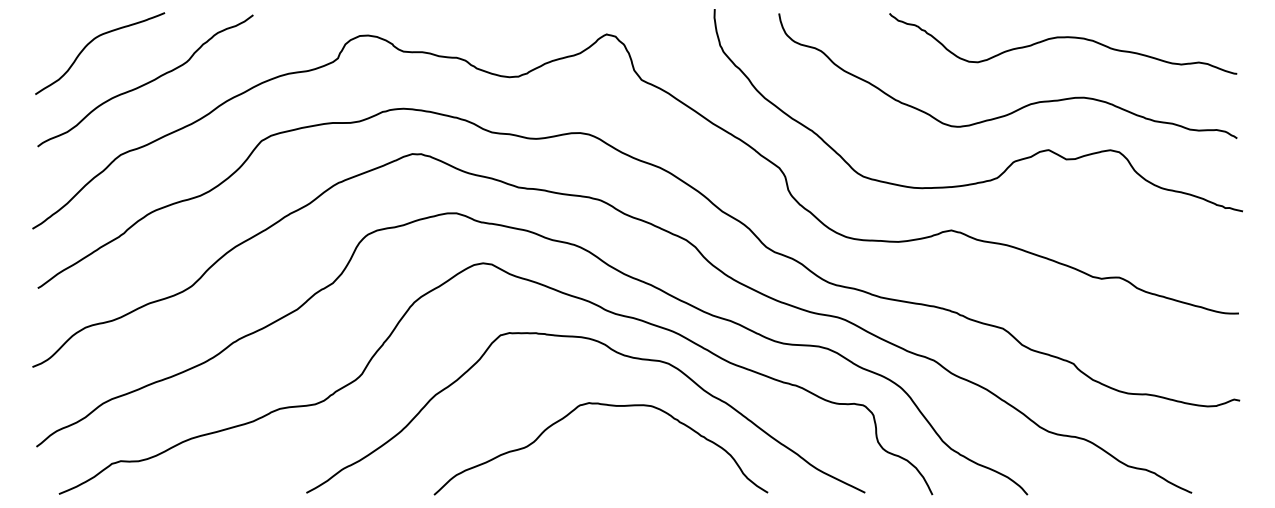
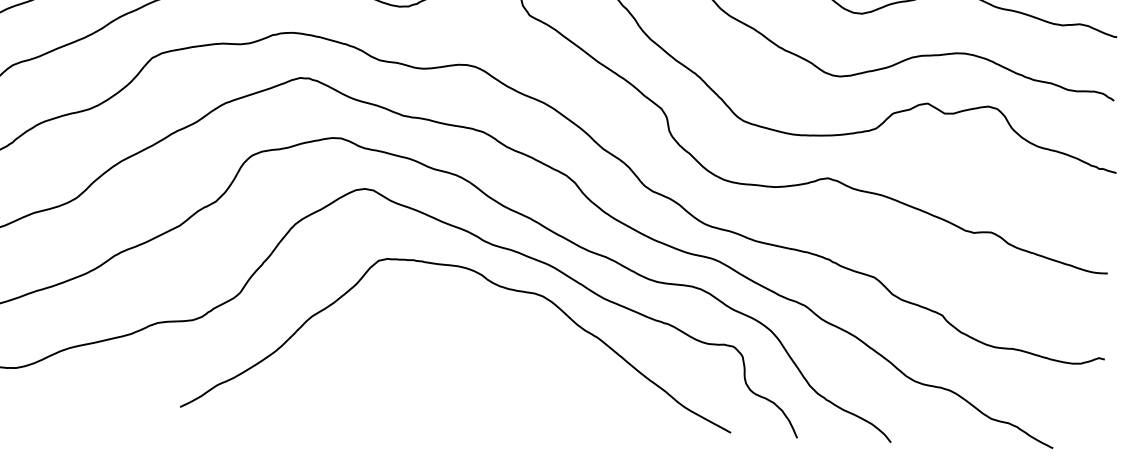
curve: (609, 406) -> (482, 335), removed

